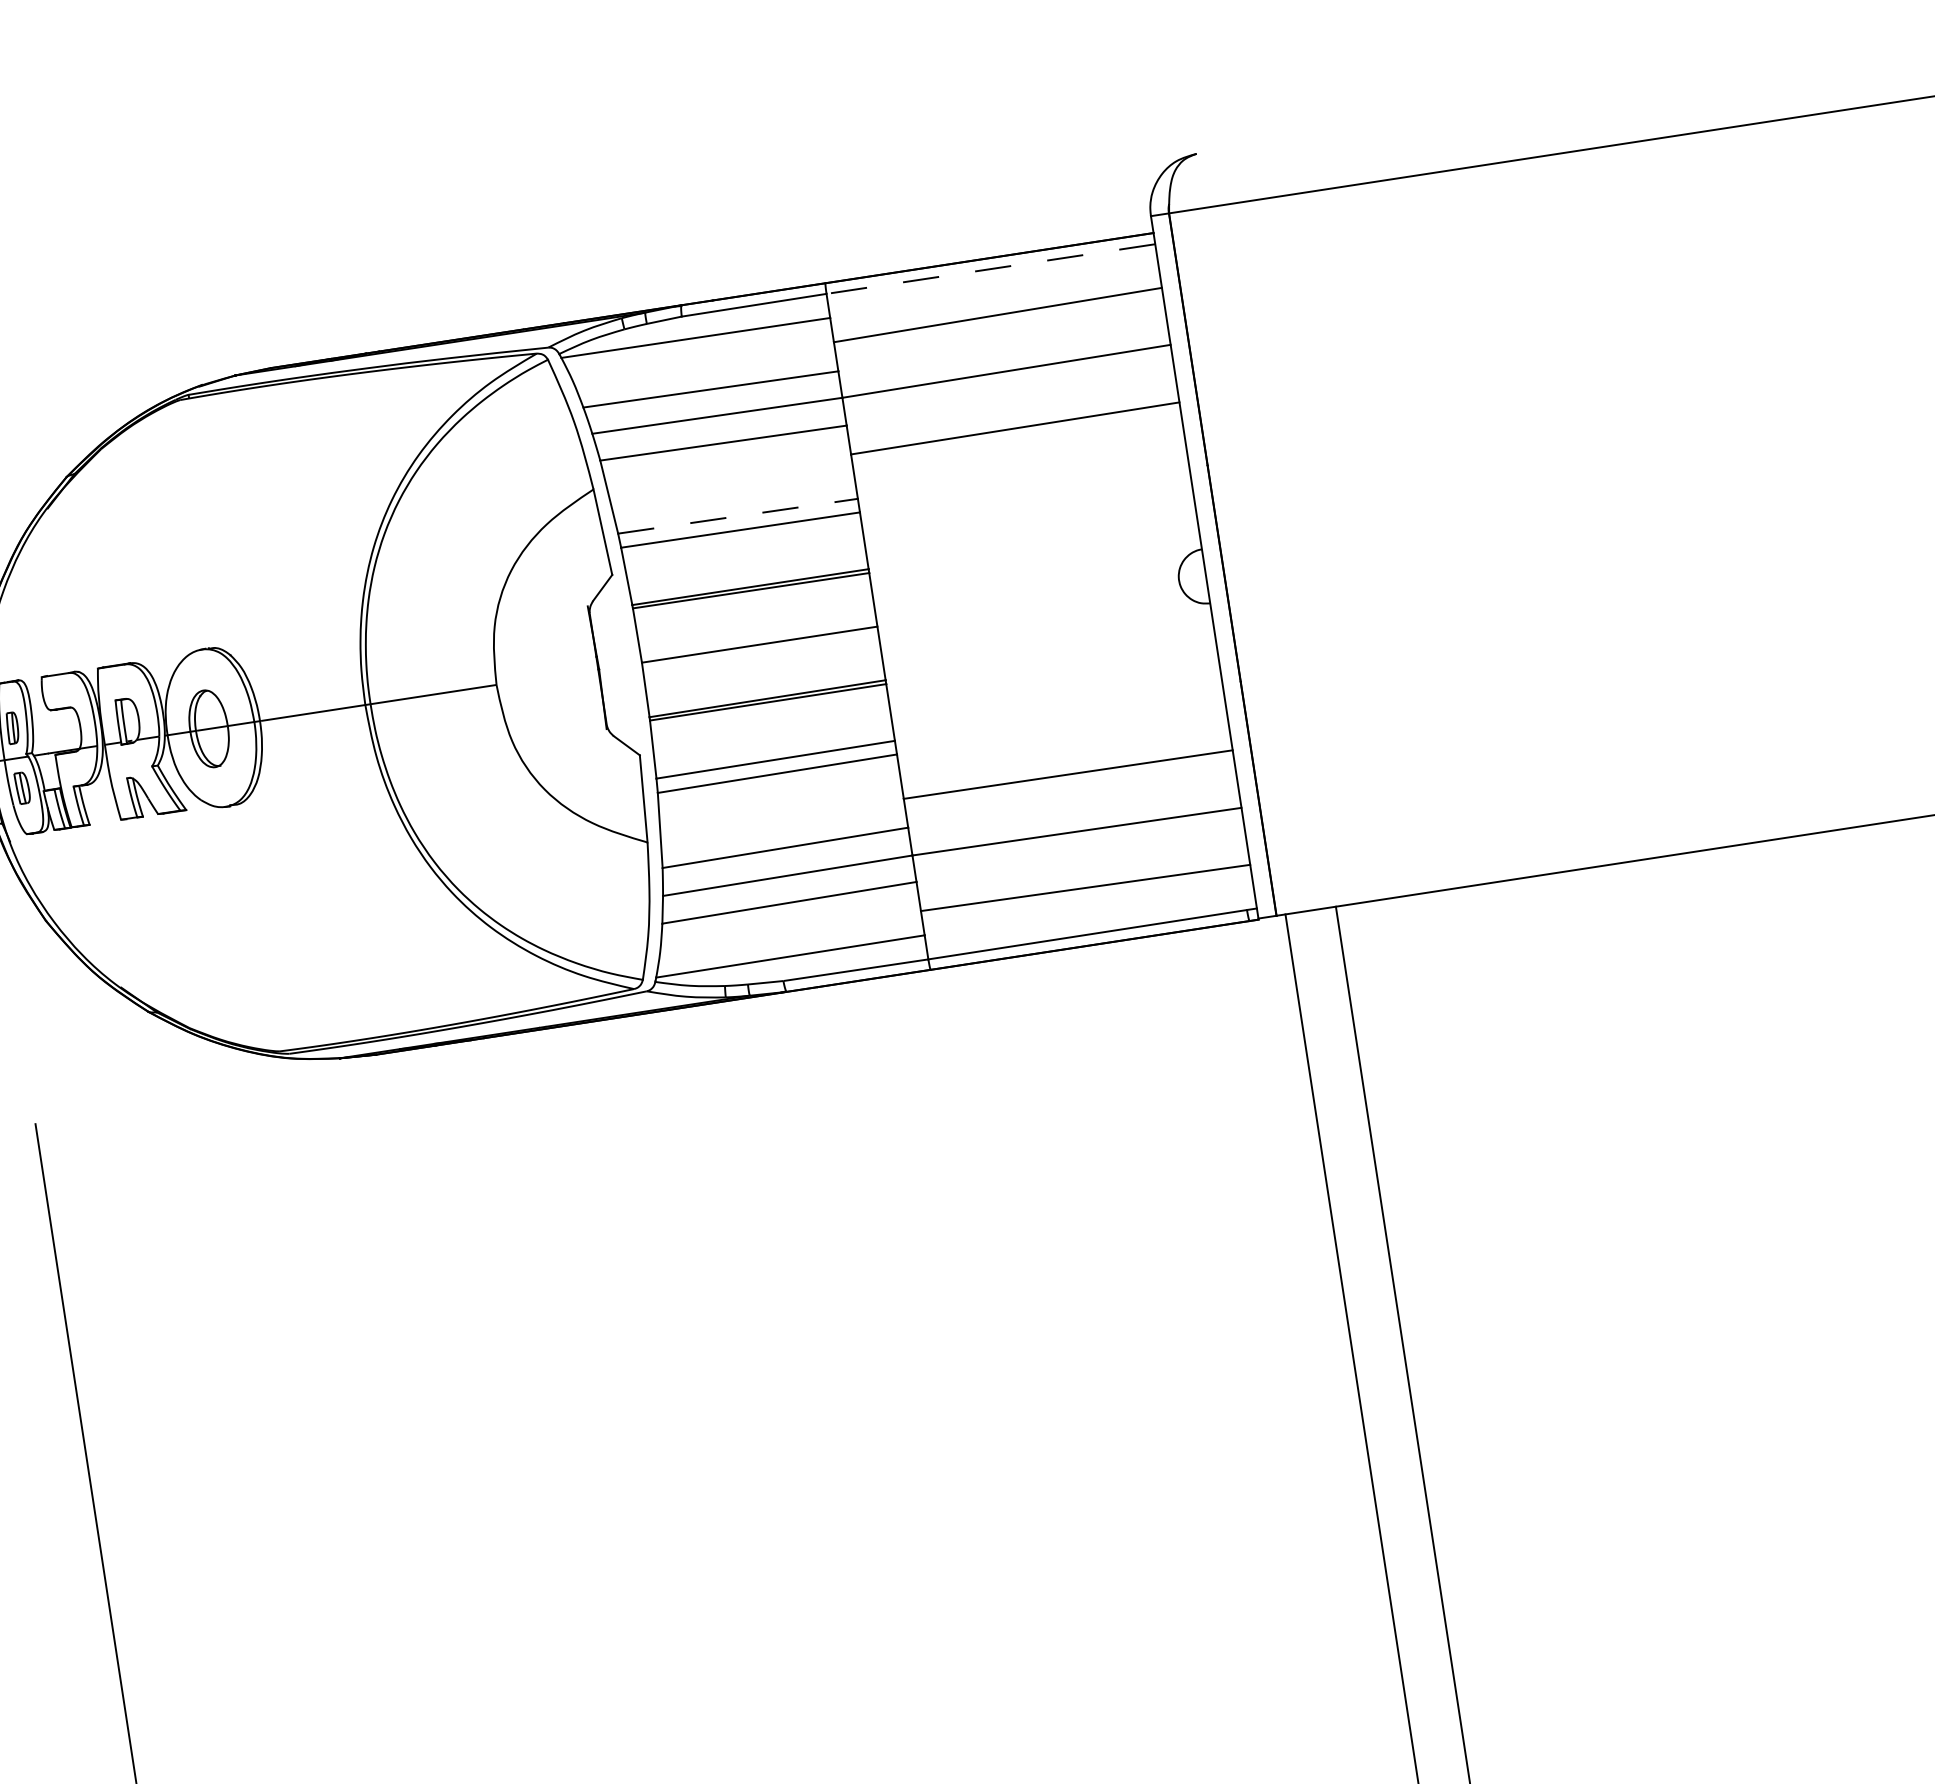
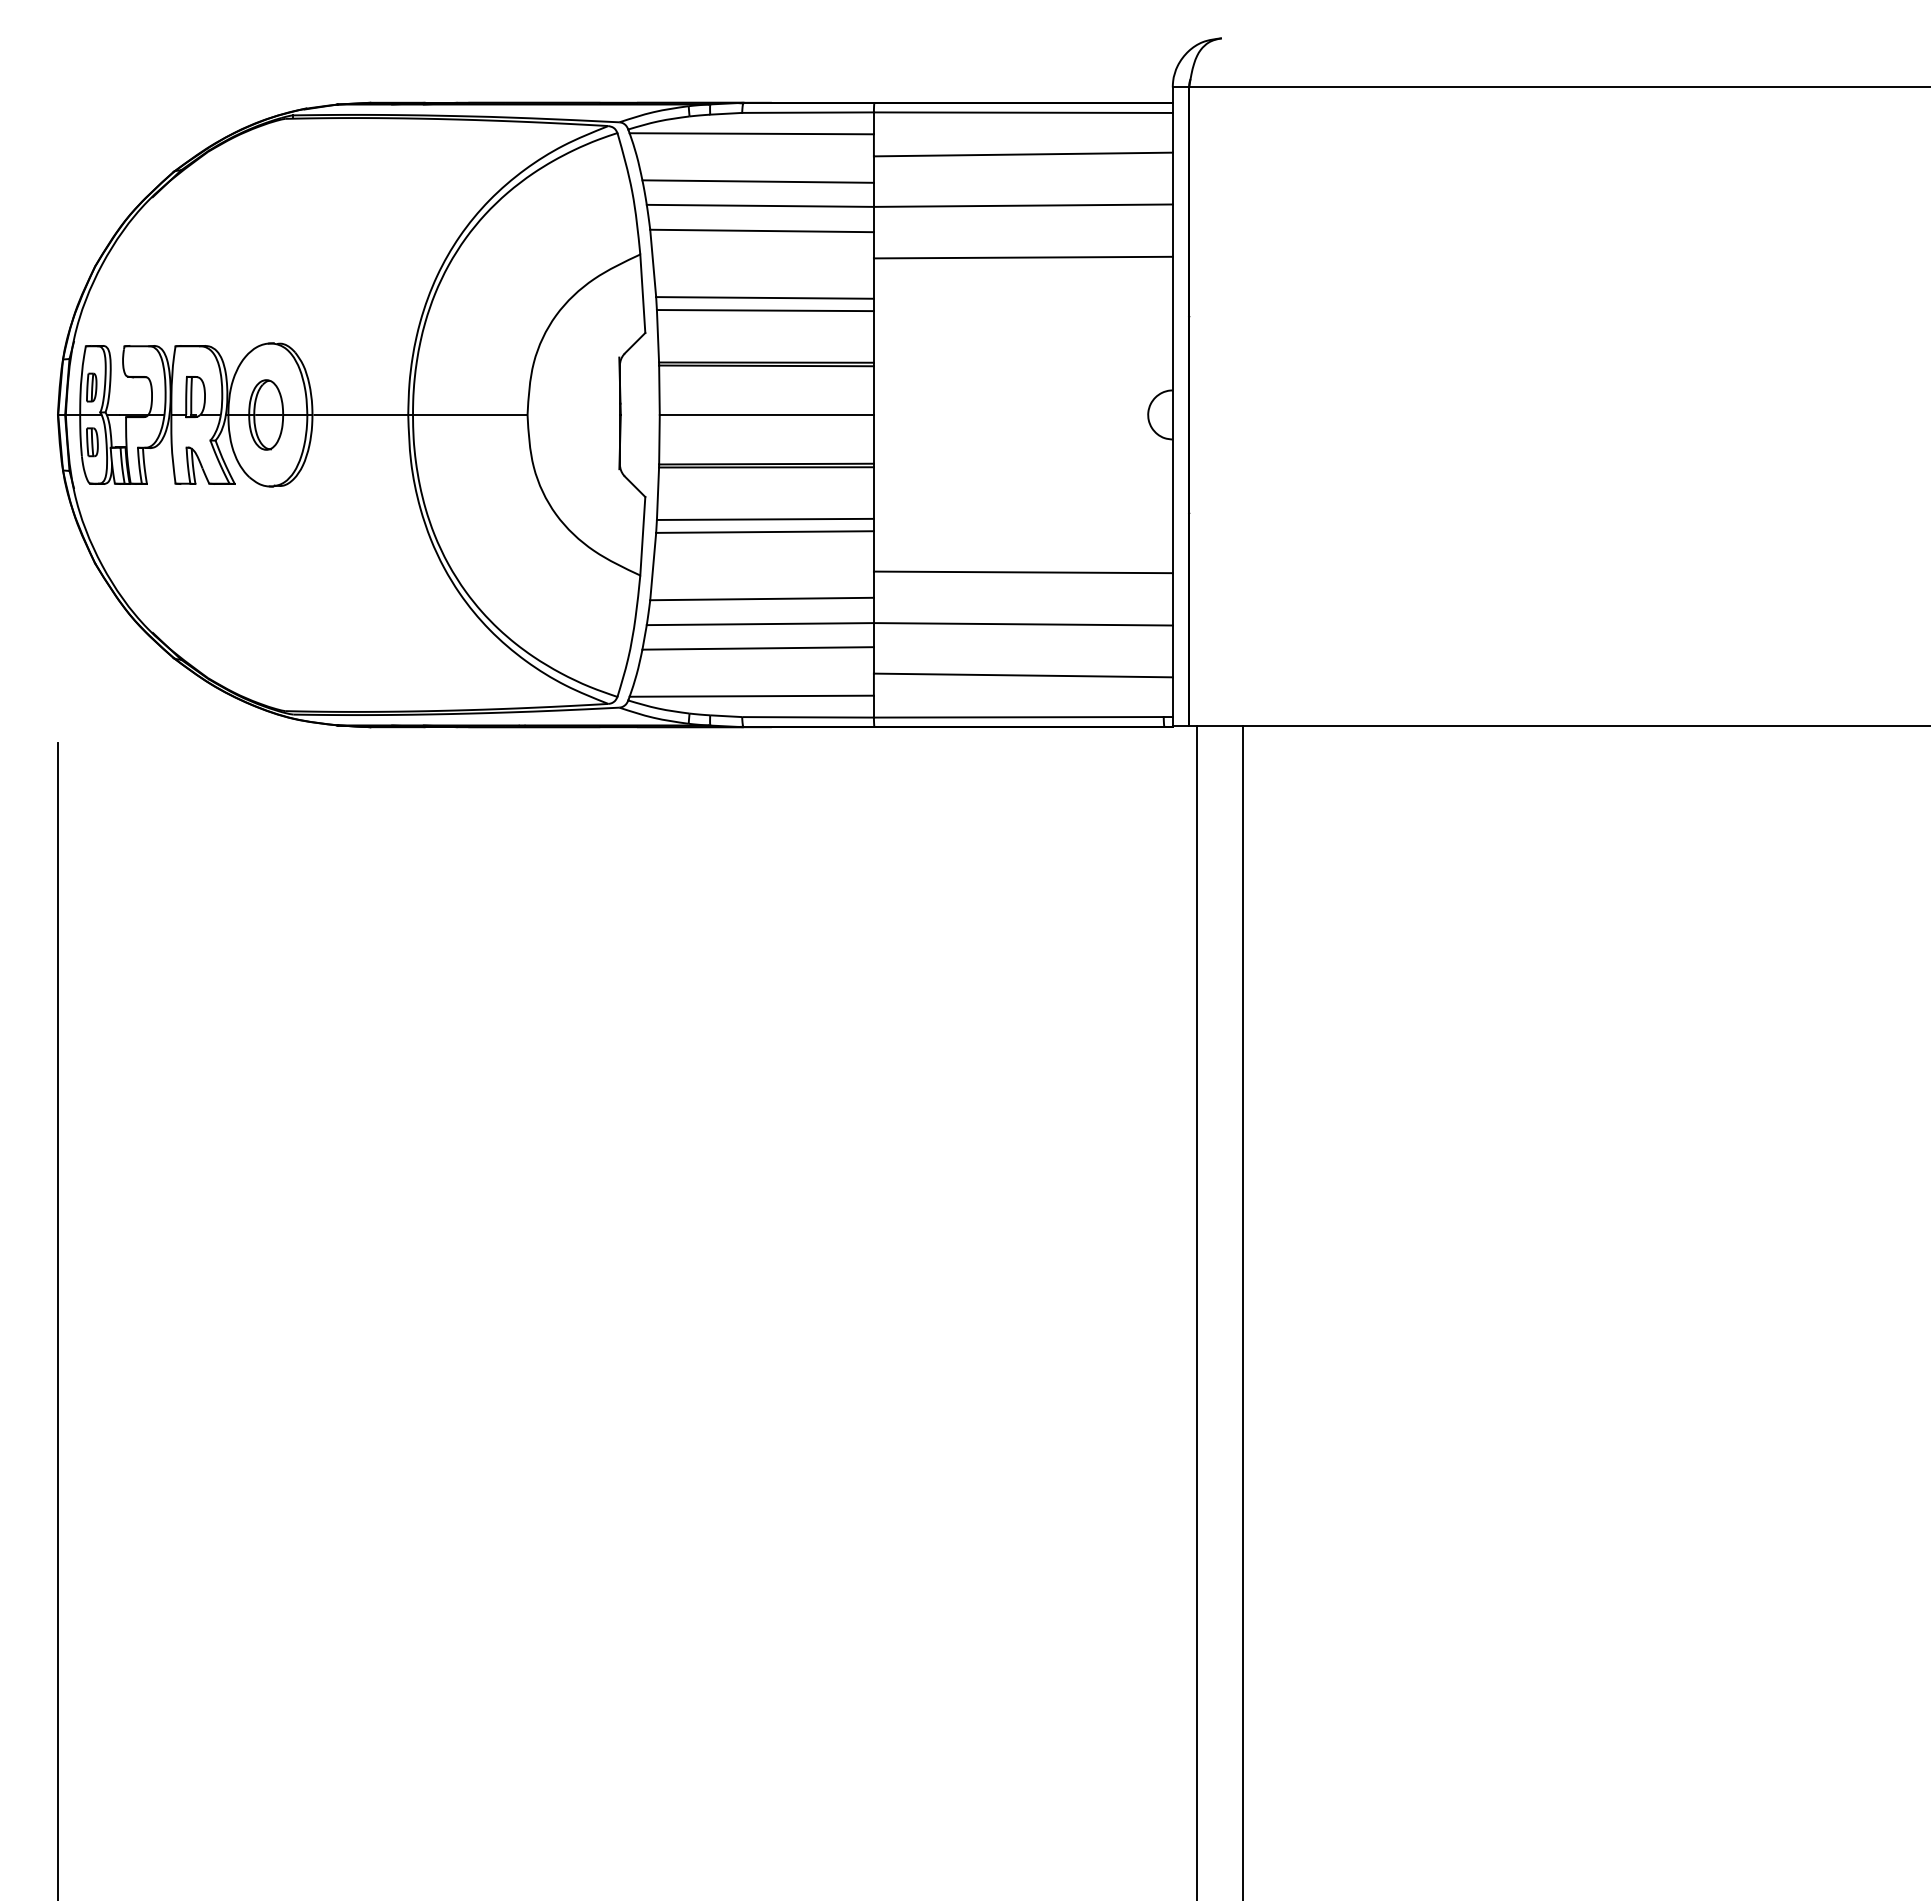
line: (989, 268) -> (1022, 112), dashed -> solid
line: (738, 515) -> (765, 297), dashed -> solid

